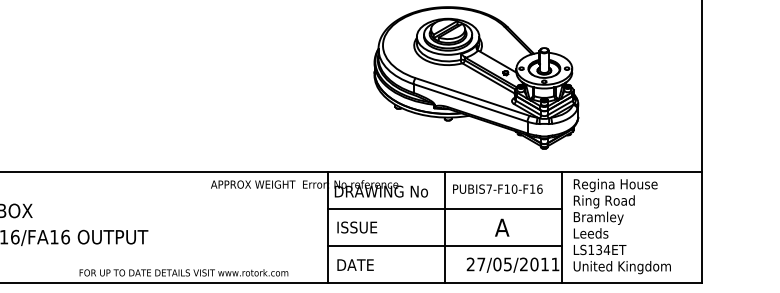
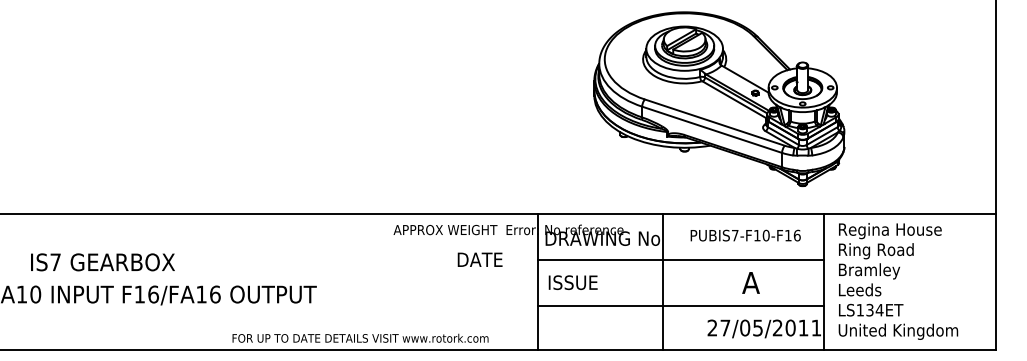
line: (444, 227) -> (662, 282), moved
text: (355, 264) -> (479, 259), moved

